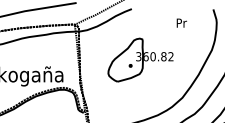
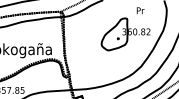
part: (140, 60) -> (125, 34), moved

